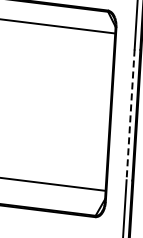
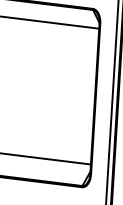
line: (130, 115) -> (112, 99), dashed -> solid

